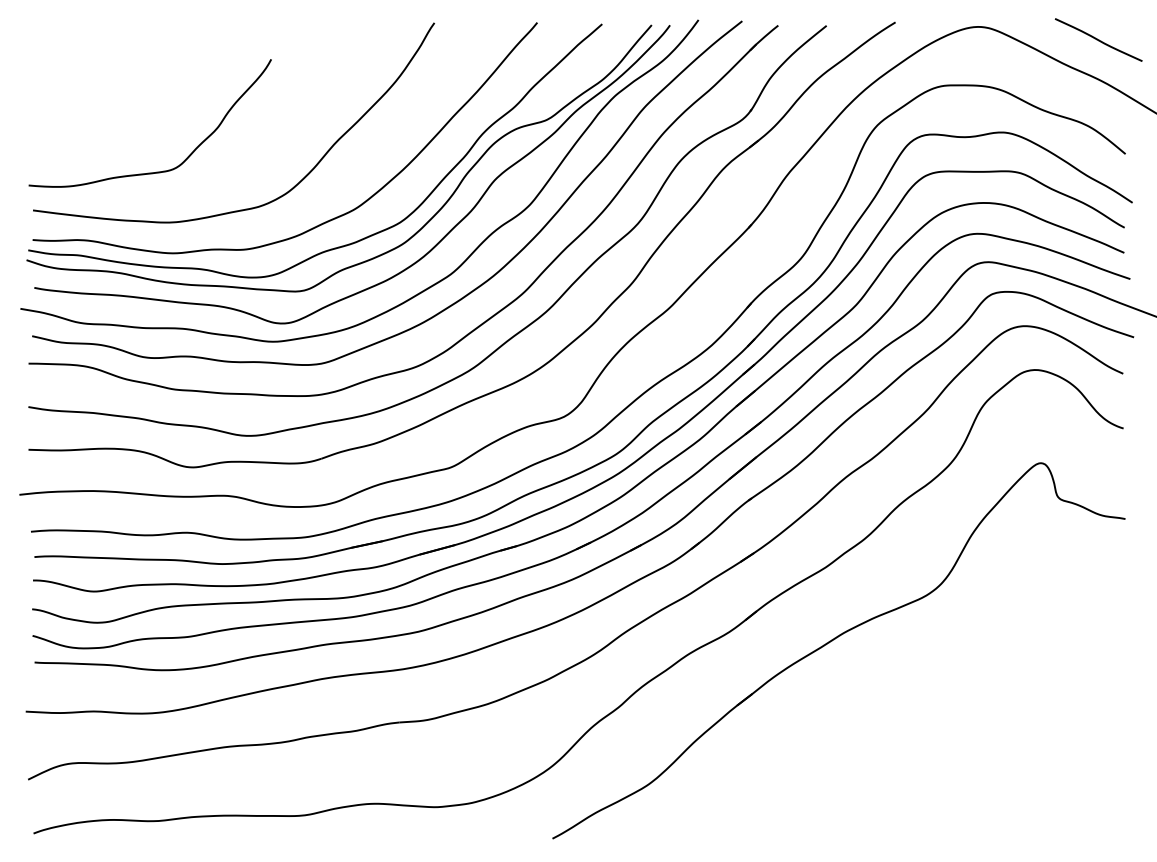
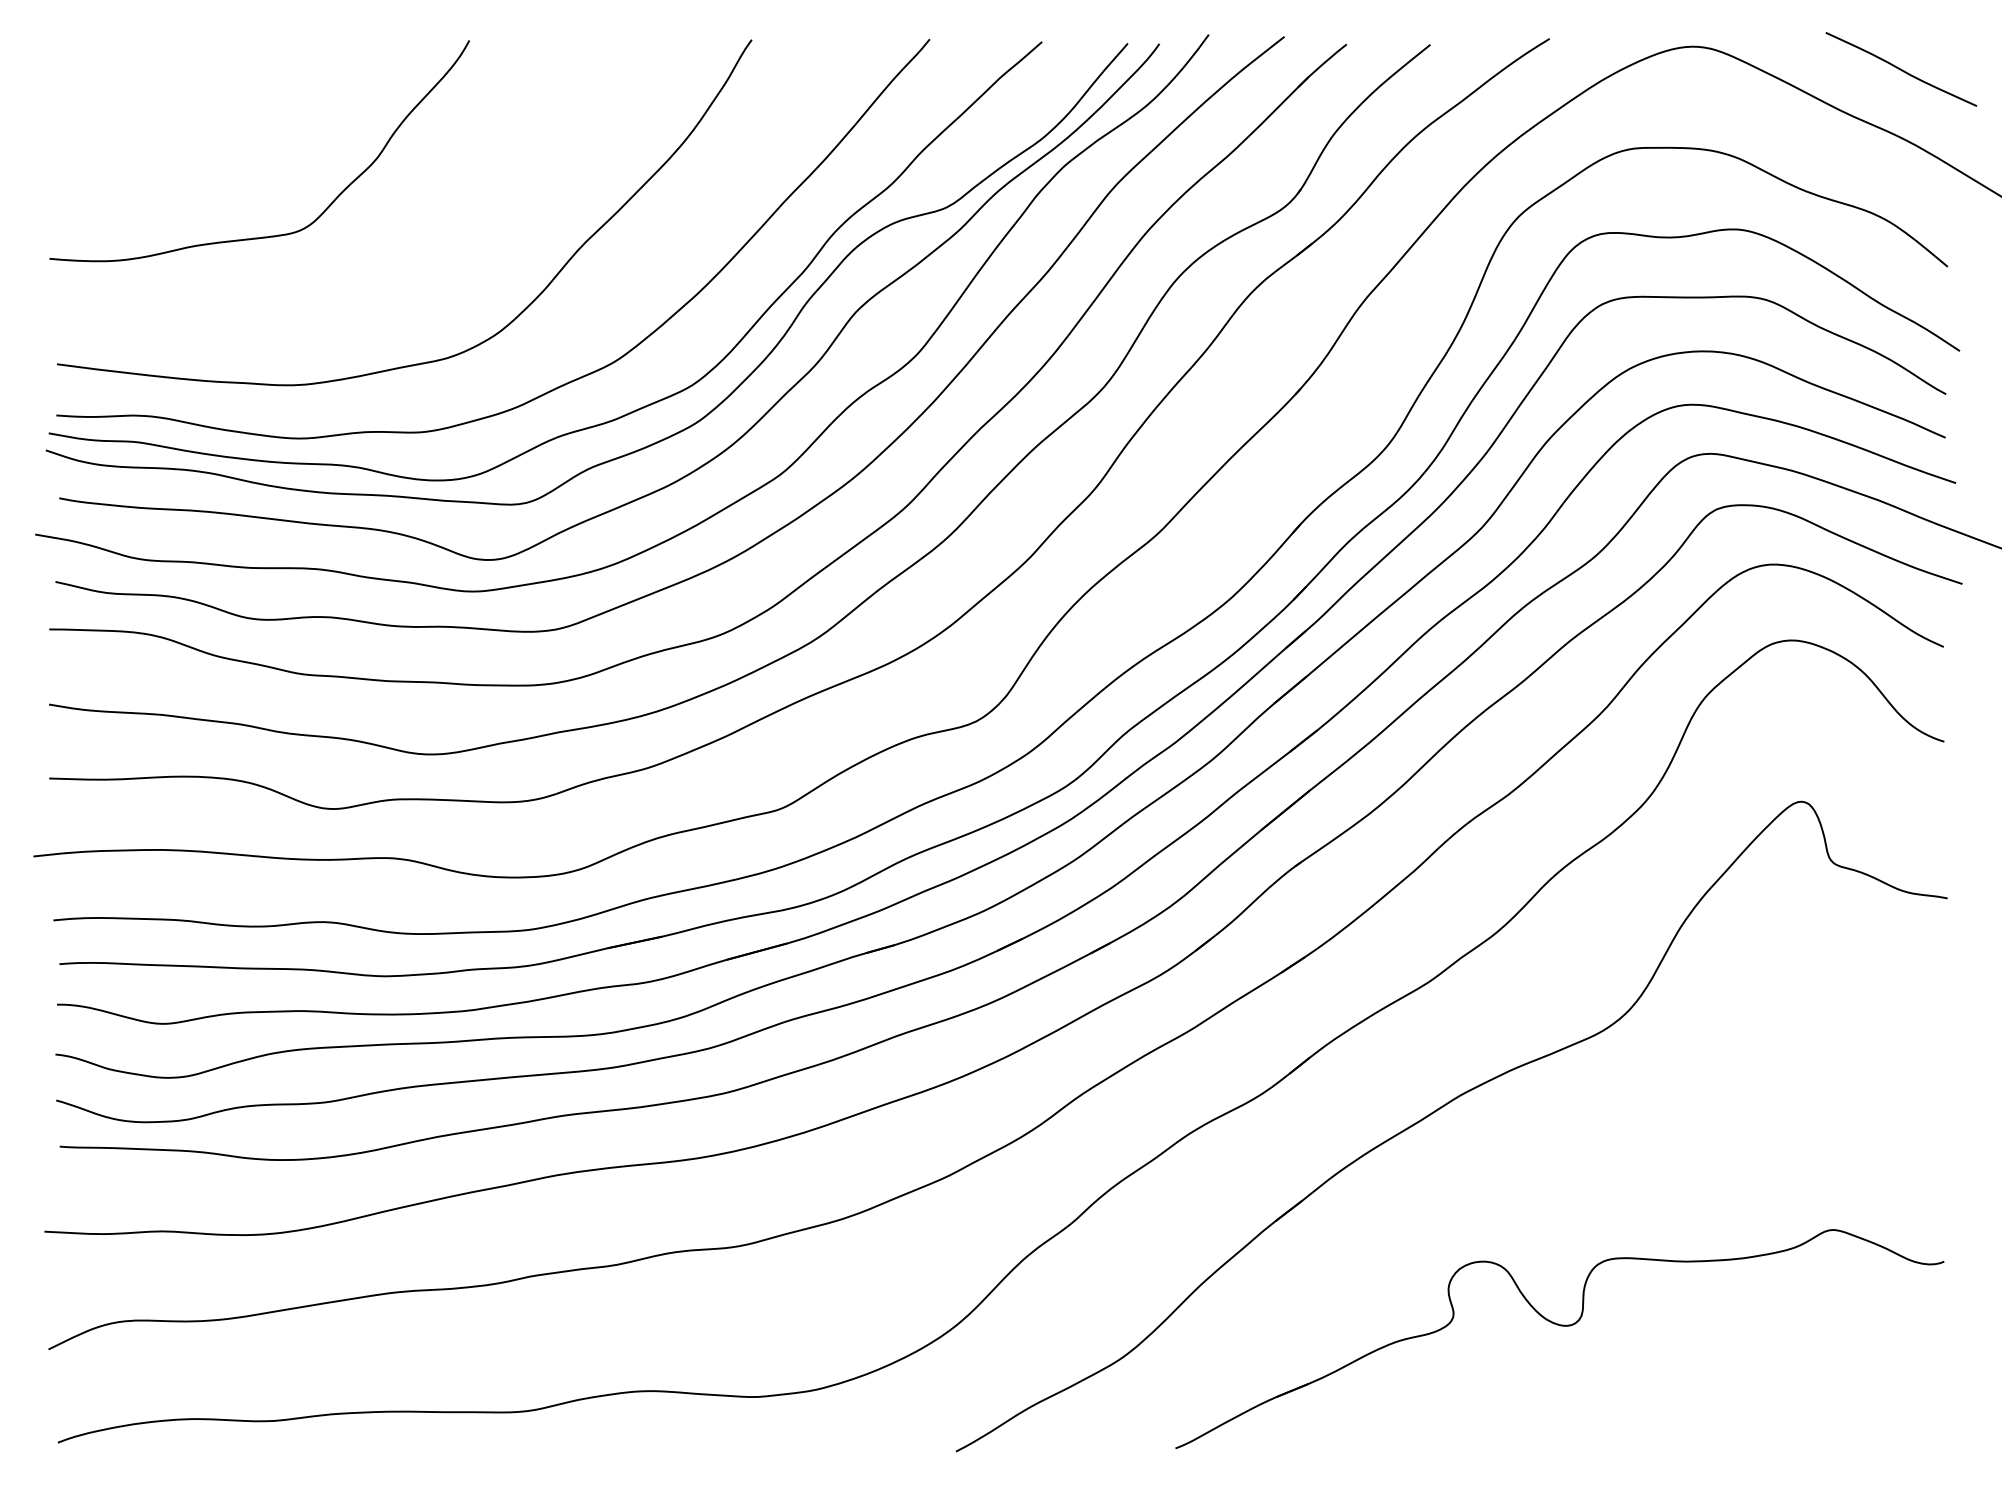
curve: (156, 171) -> (270, 234), moved
part: (901, 766) -> (1559, 1326), added

